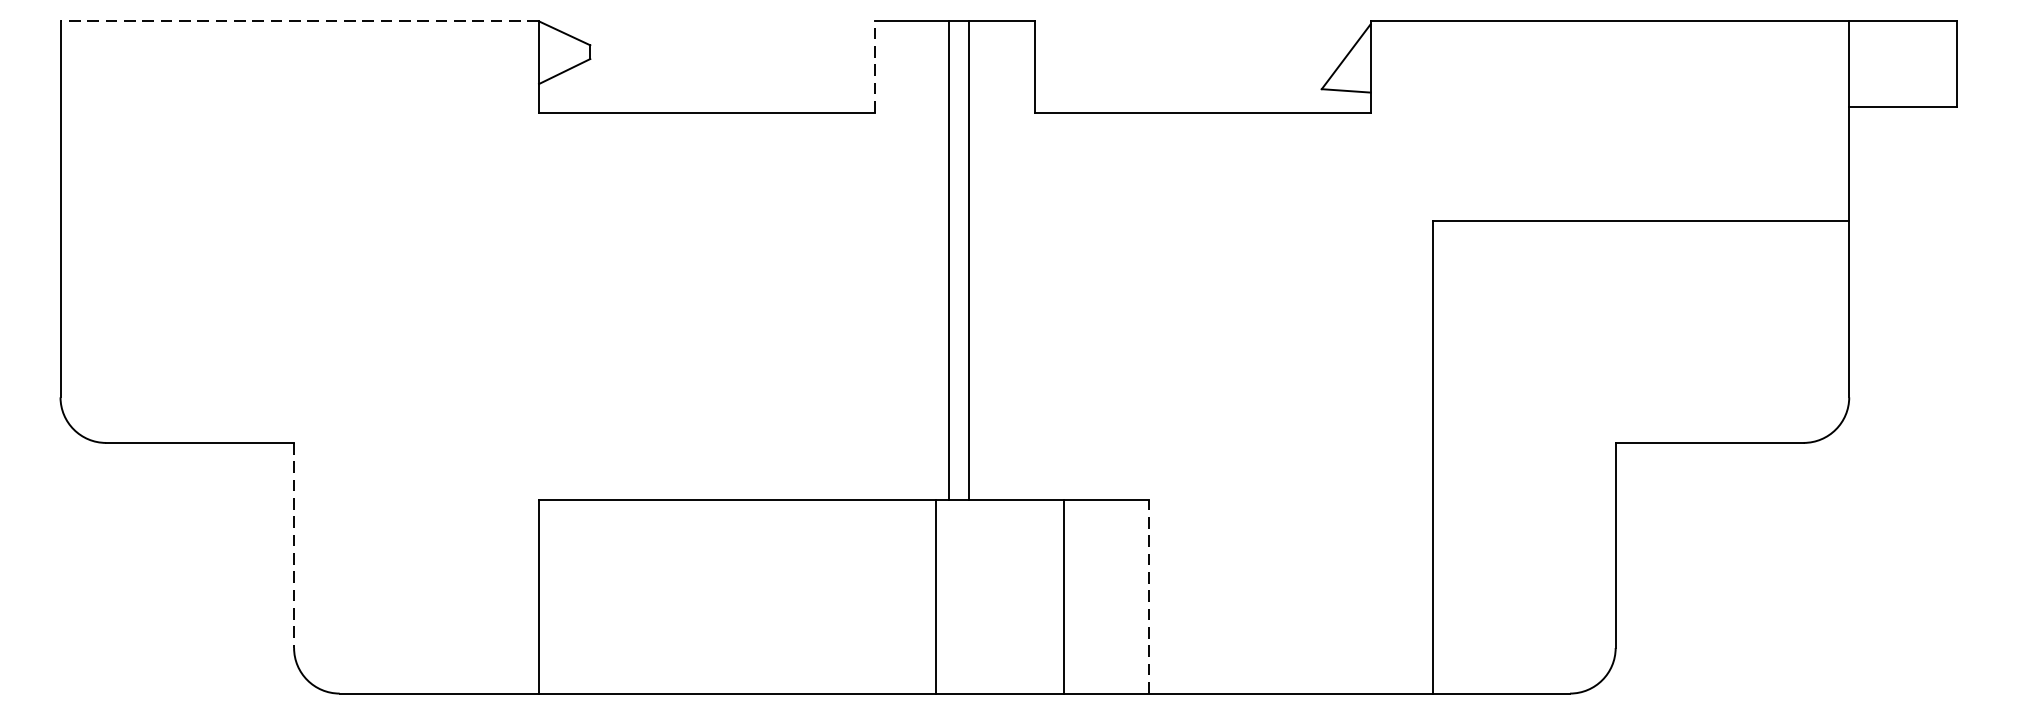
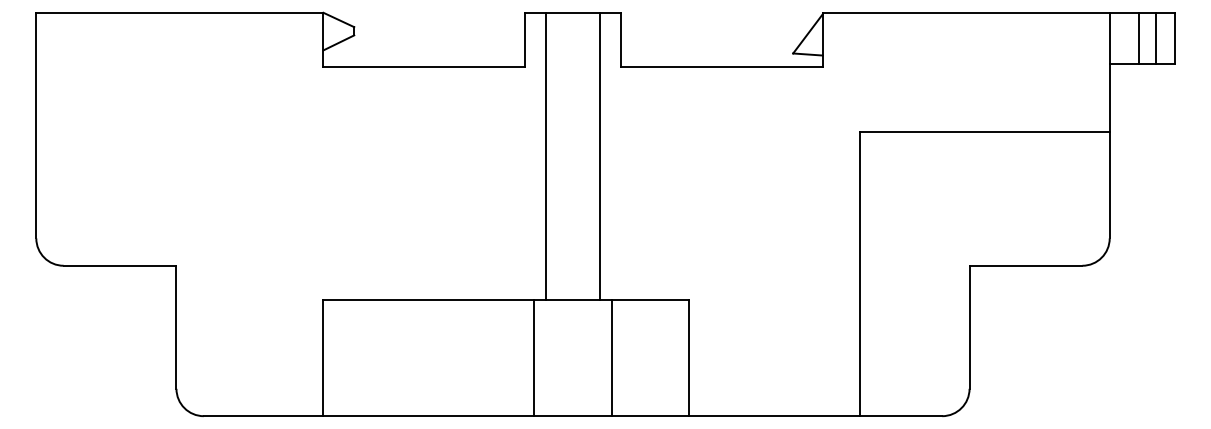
line: (299, 20) -> (179, 12), dashed -> solid
line: (1897, 64) -> (1138, 38), added
line: (1925, 64) -> (1155, 38), added
line: (875, 65) -> (525, 39), dashed -> solid
line: (949, 259) -> (545, 155), moved
line: (969, 259) -> (600, 155), moved
line: (294, 545) -> (176, 327), dashed -> solid
line: (935, 595) -> (533, 357), moved
line: (1063, 595) -> (612, 357), moved
line: (1148, 595) -> (689, 357), dashed -> solid

